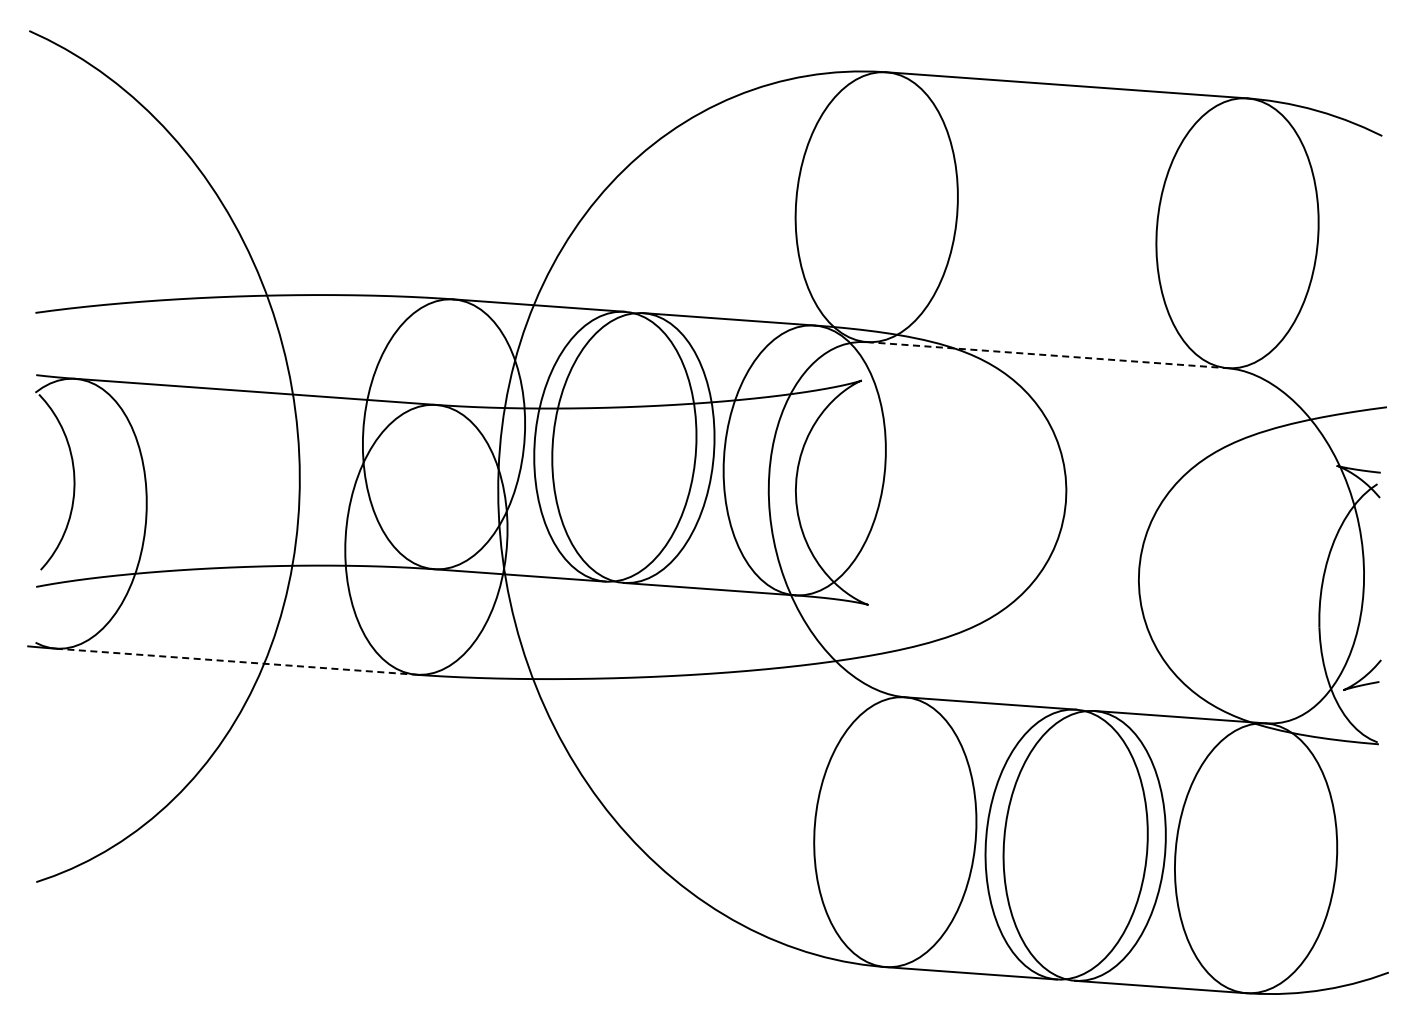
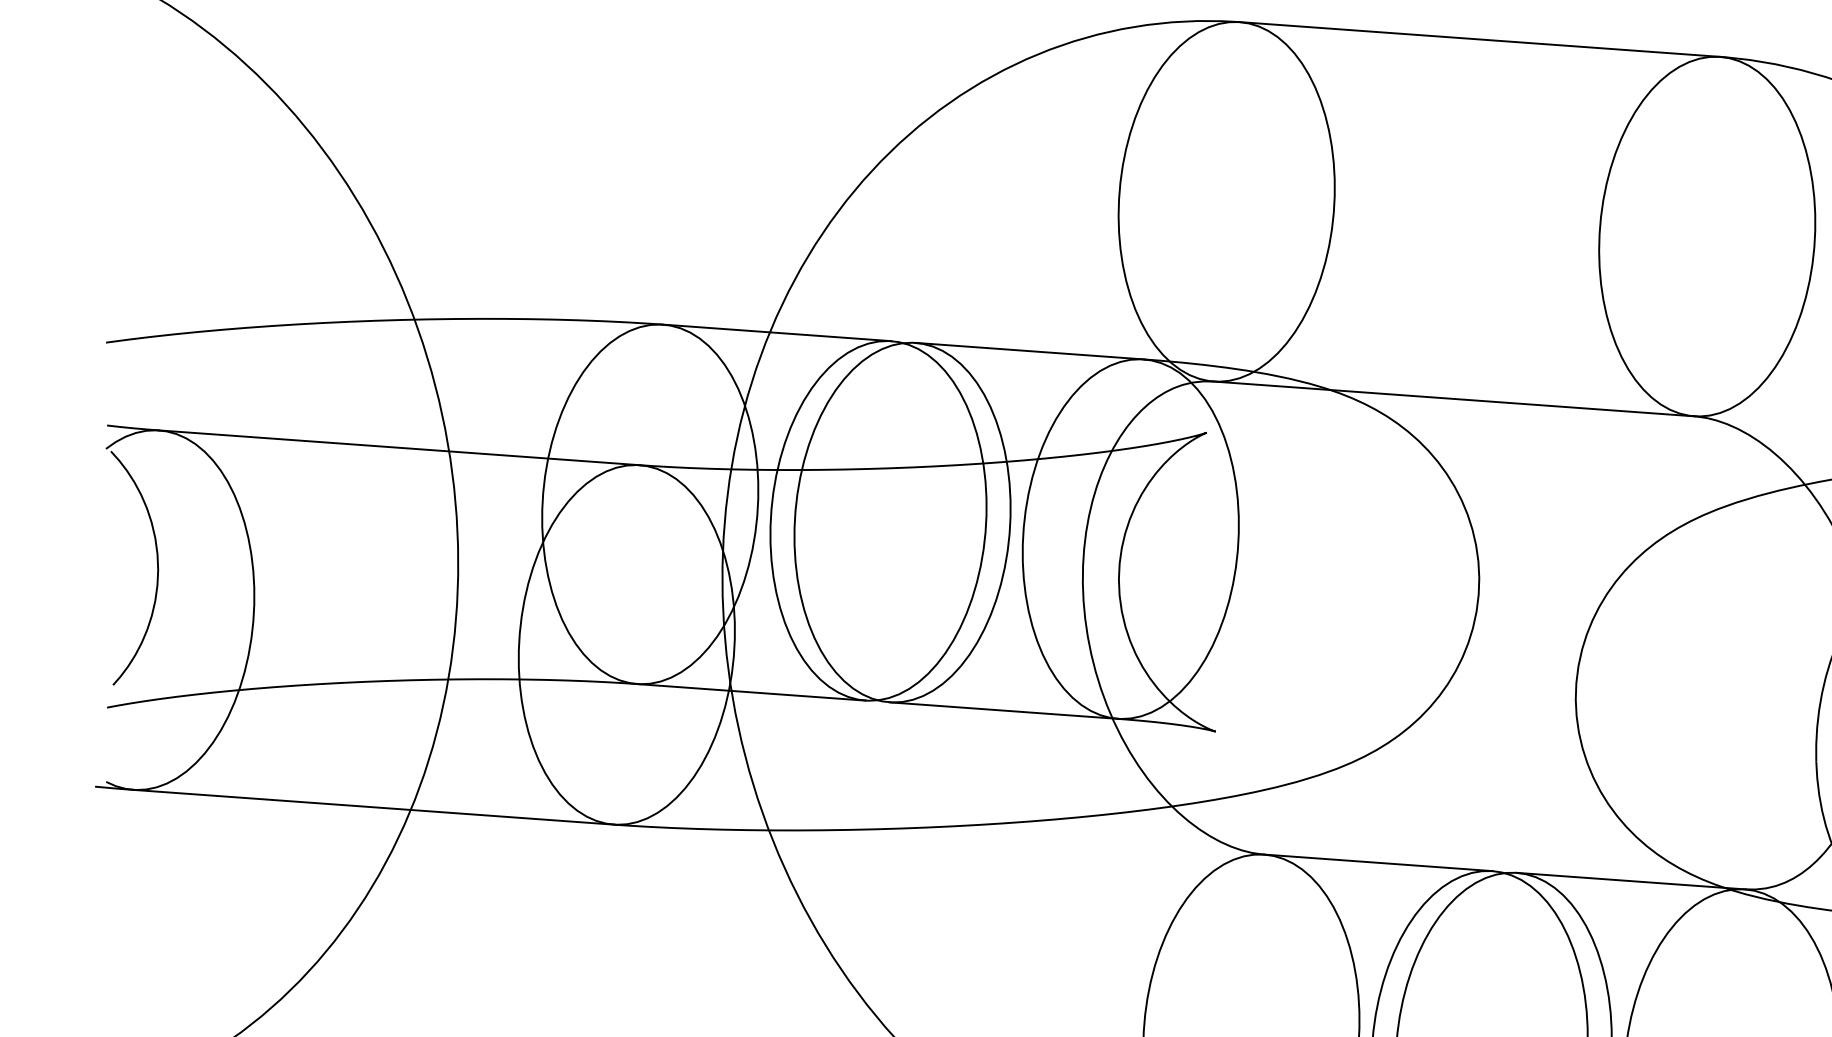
line: (1047, 355) -> (1454, 399), dashed -> solid
line: (236, 661) -> (373, 806), dashed -> solid

